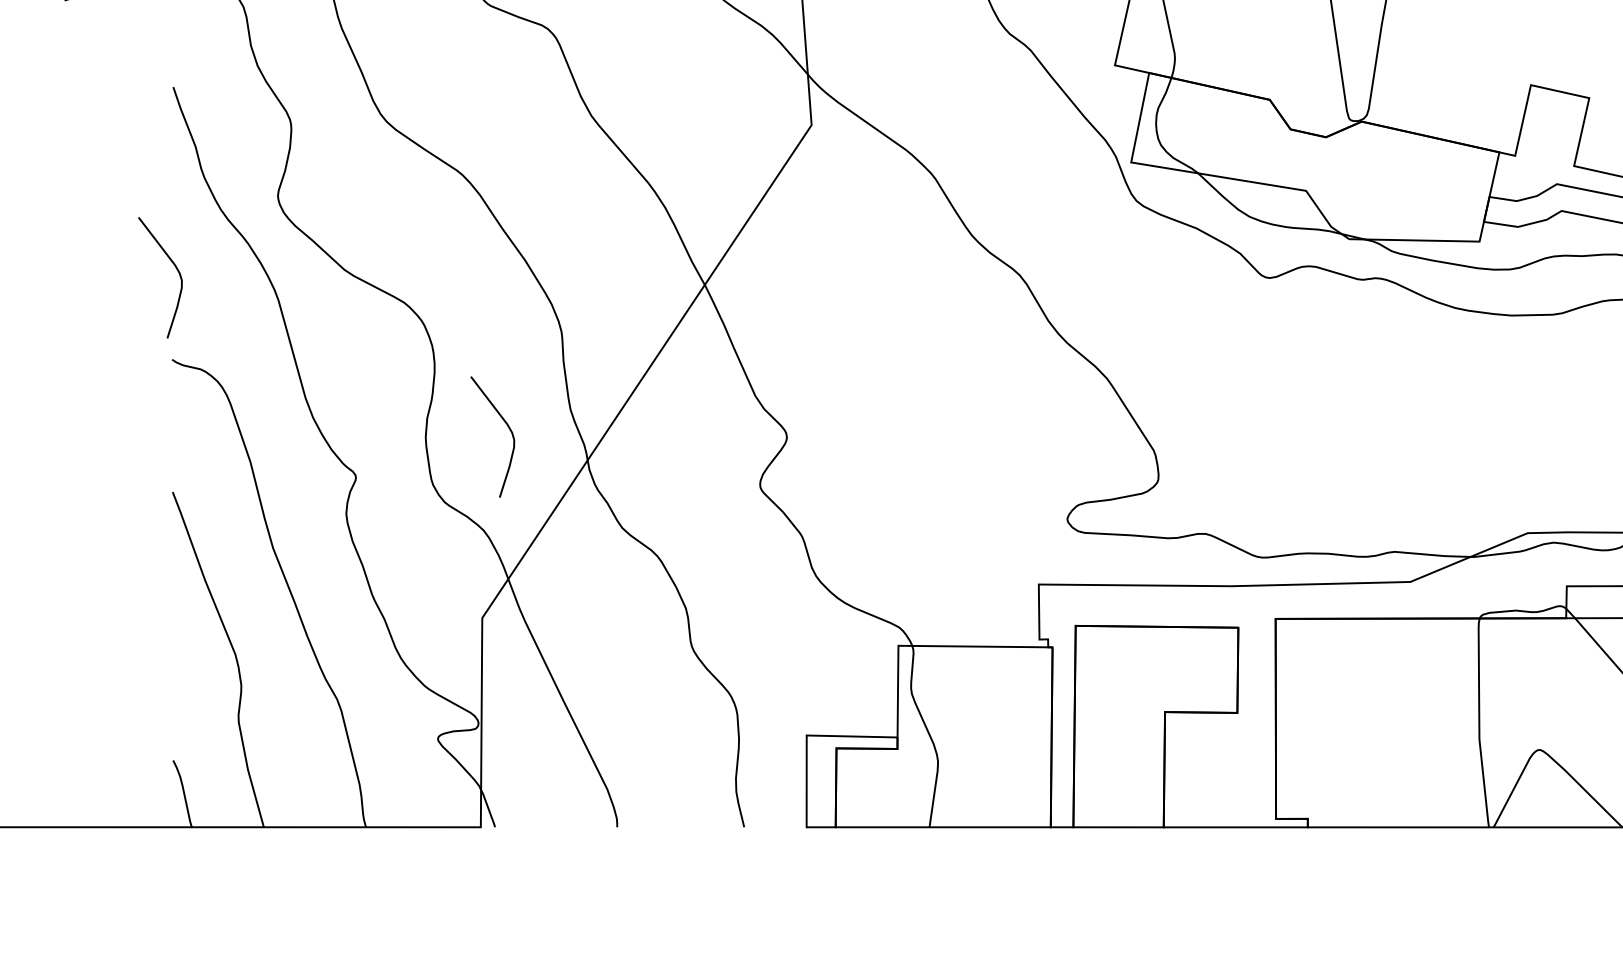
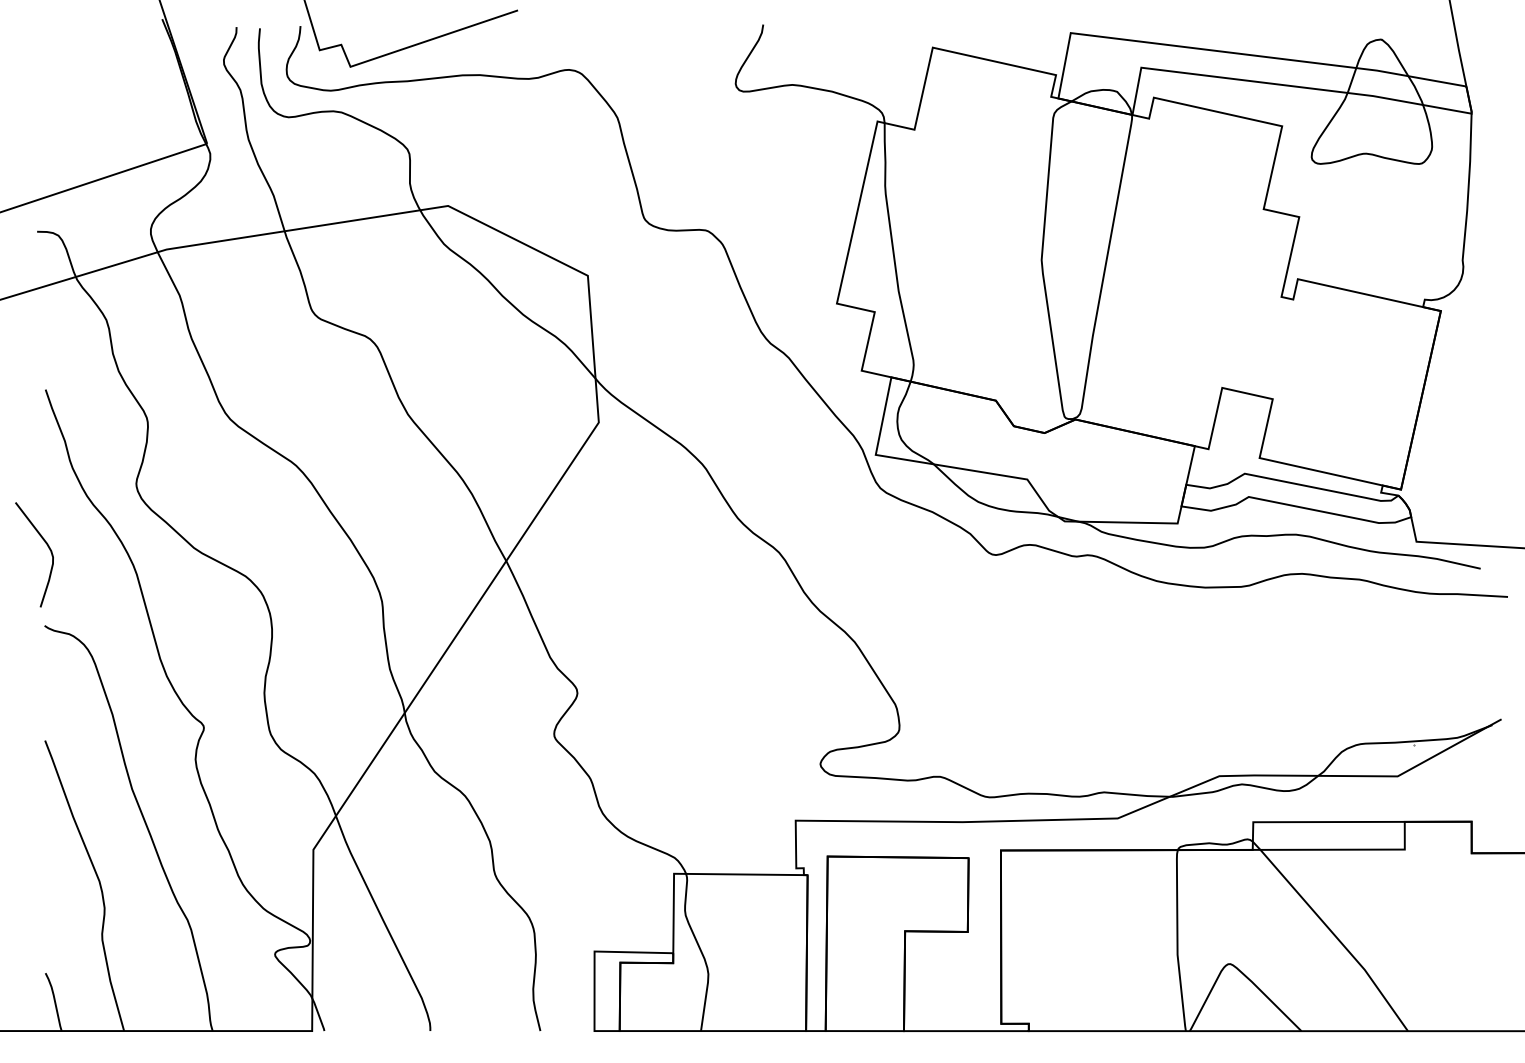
curve: (508, 429) -> (336, 686), removed

